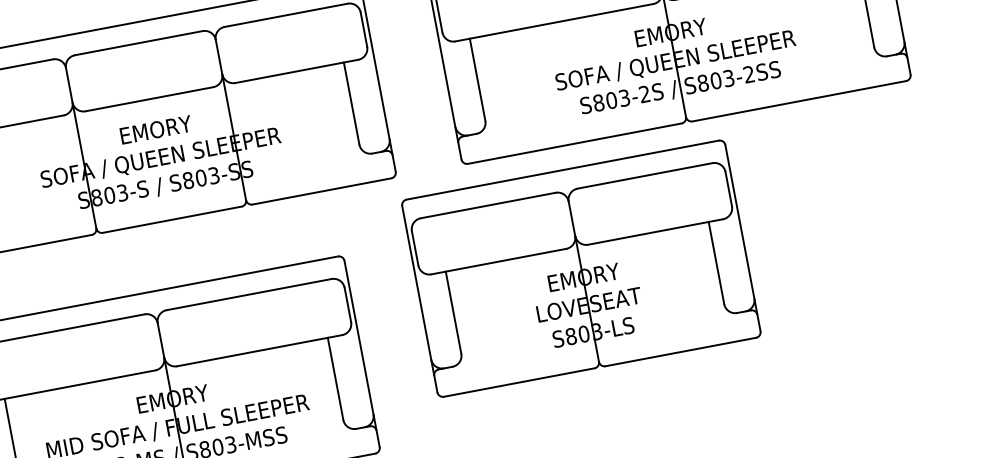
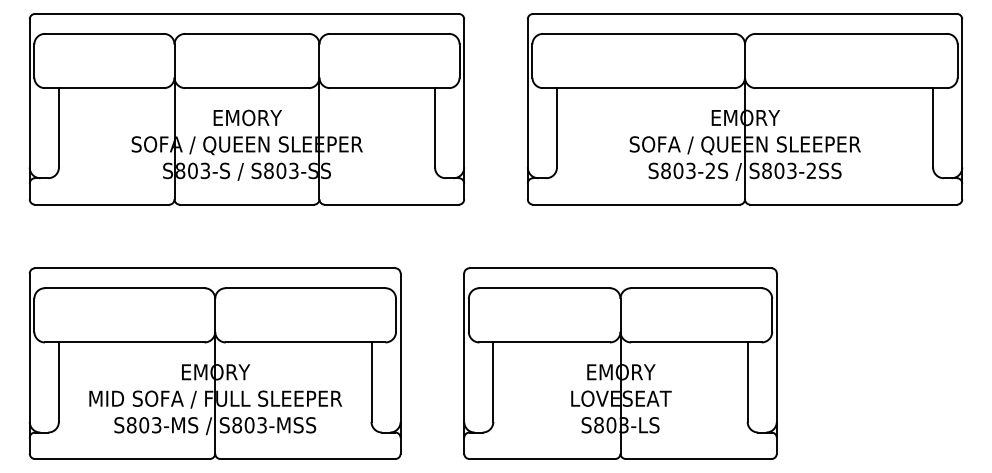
part: (581, 268) -> (620, 363), moved

